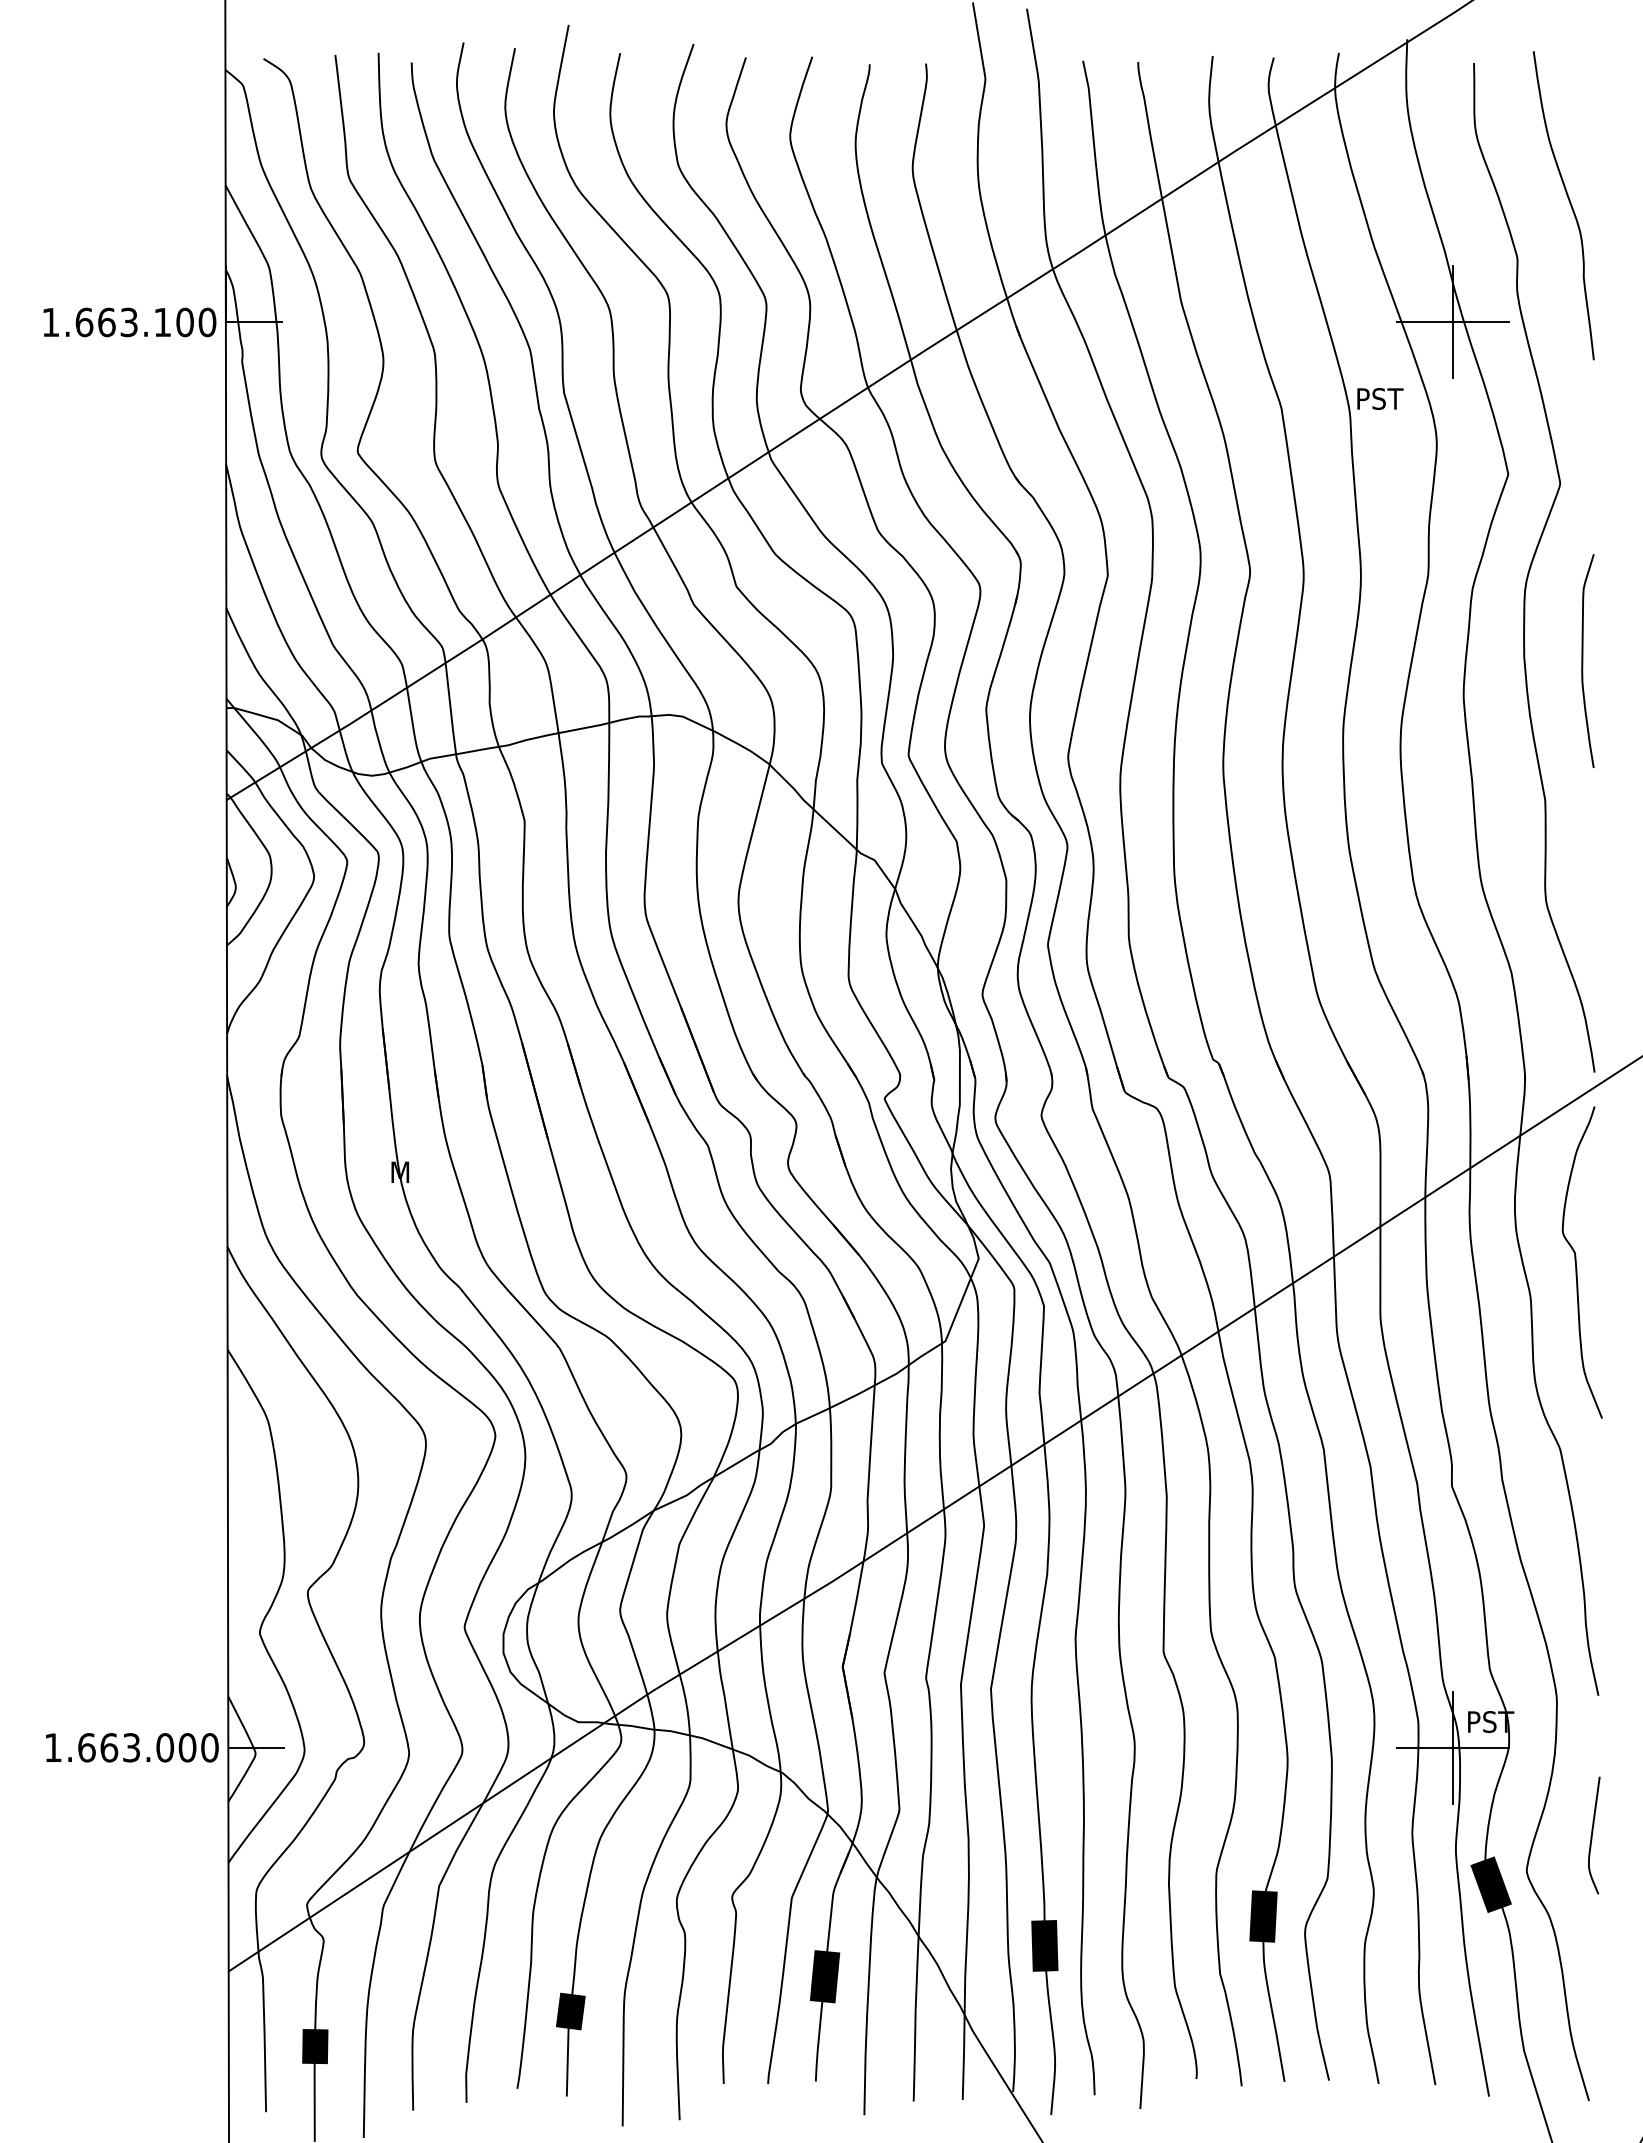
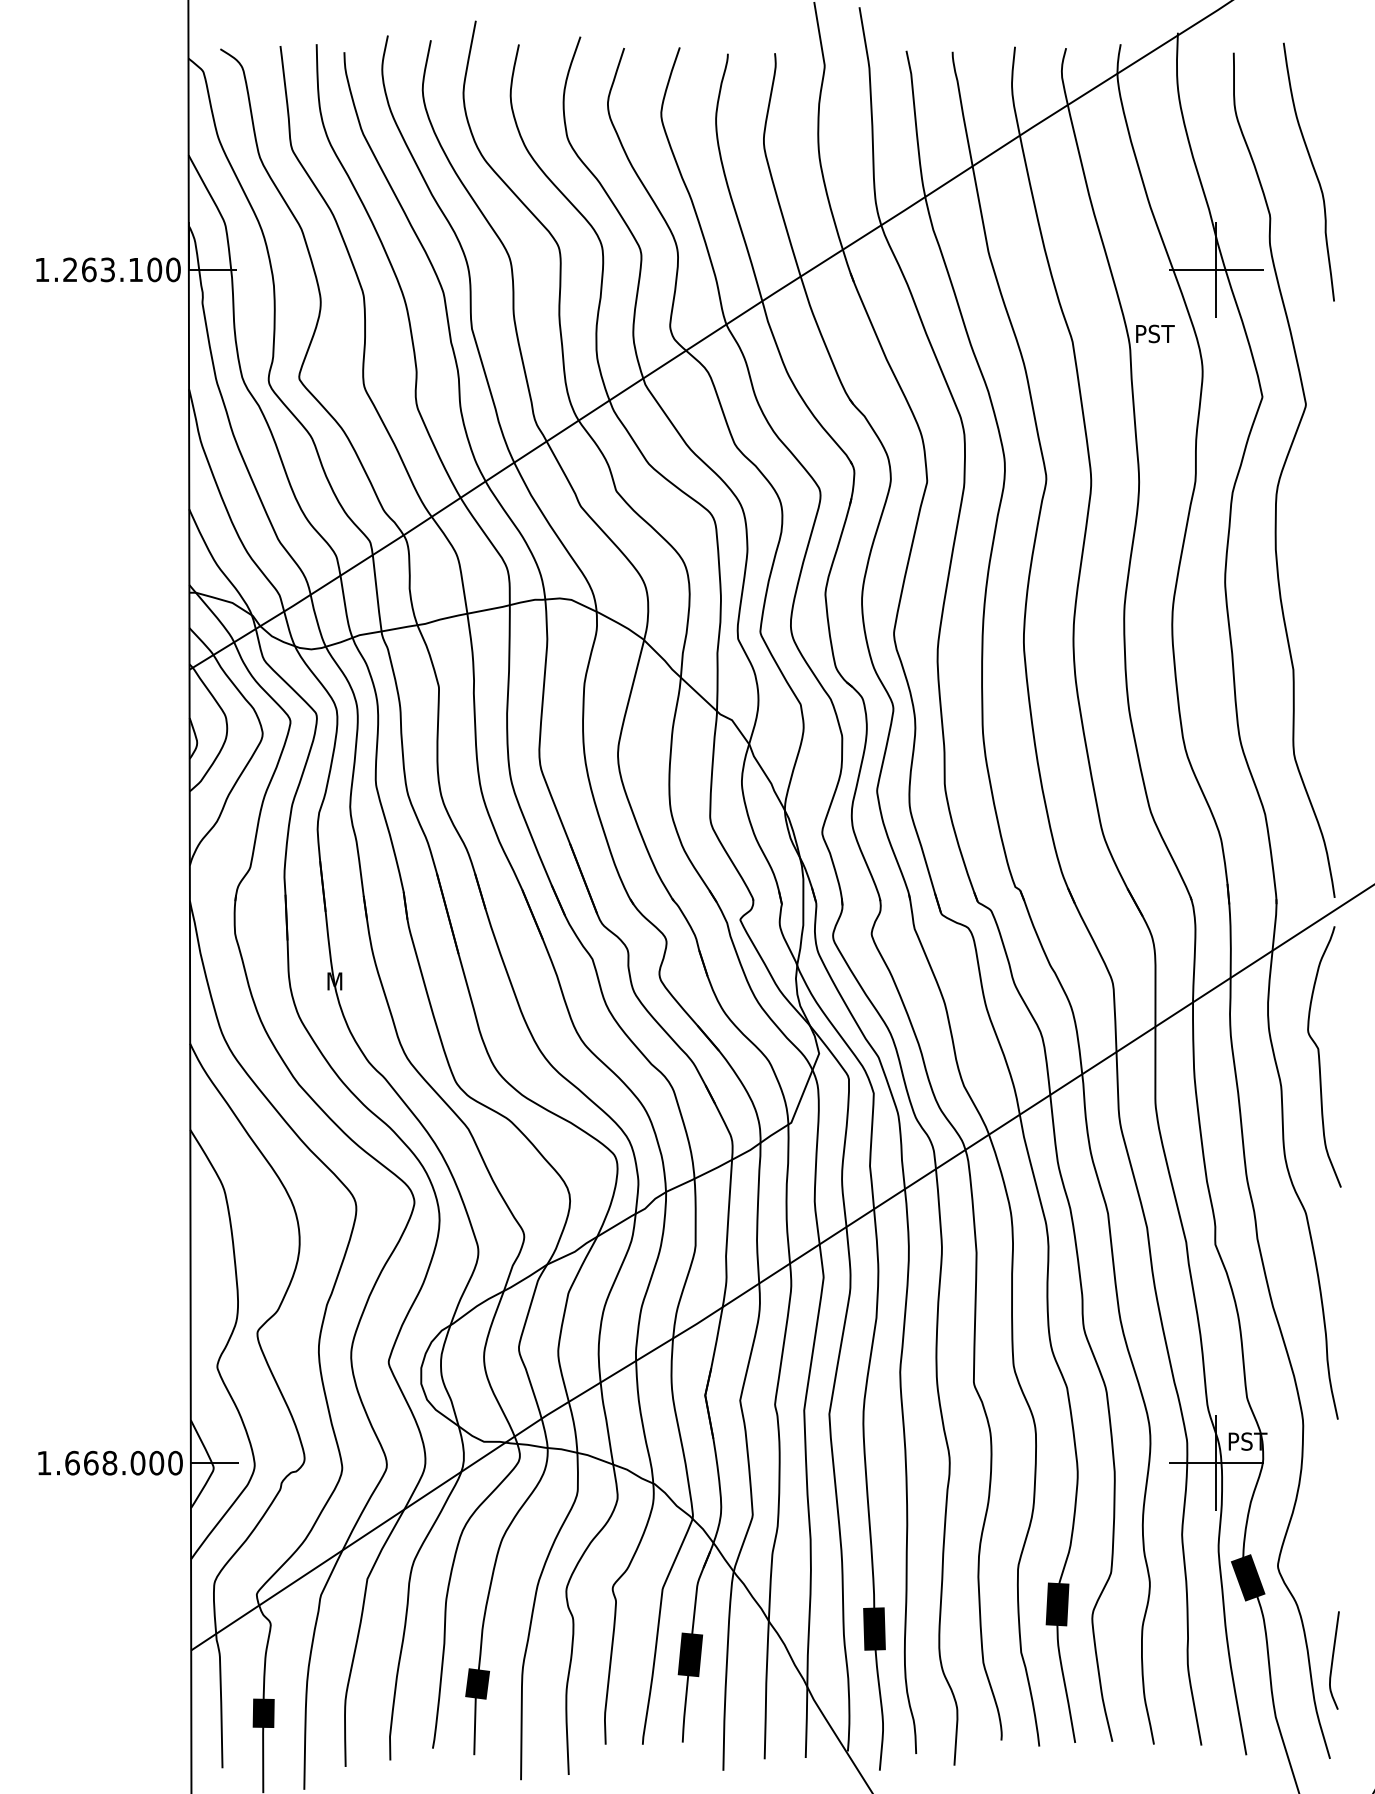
text: (84, 322) -> (70, 269), 1.663.100 -> 1.263.100
curve: (1583, 660) -> (1325, 552), removed
text: (131, 1747) -> (109, 1462), 1.663.000 -> 1.668.000
curve: (1592, 1835) -> (1332, 1660), moved

